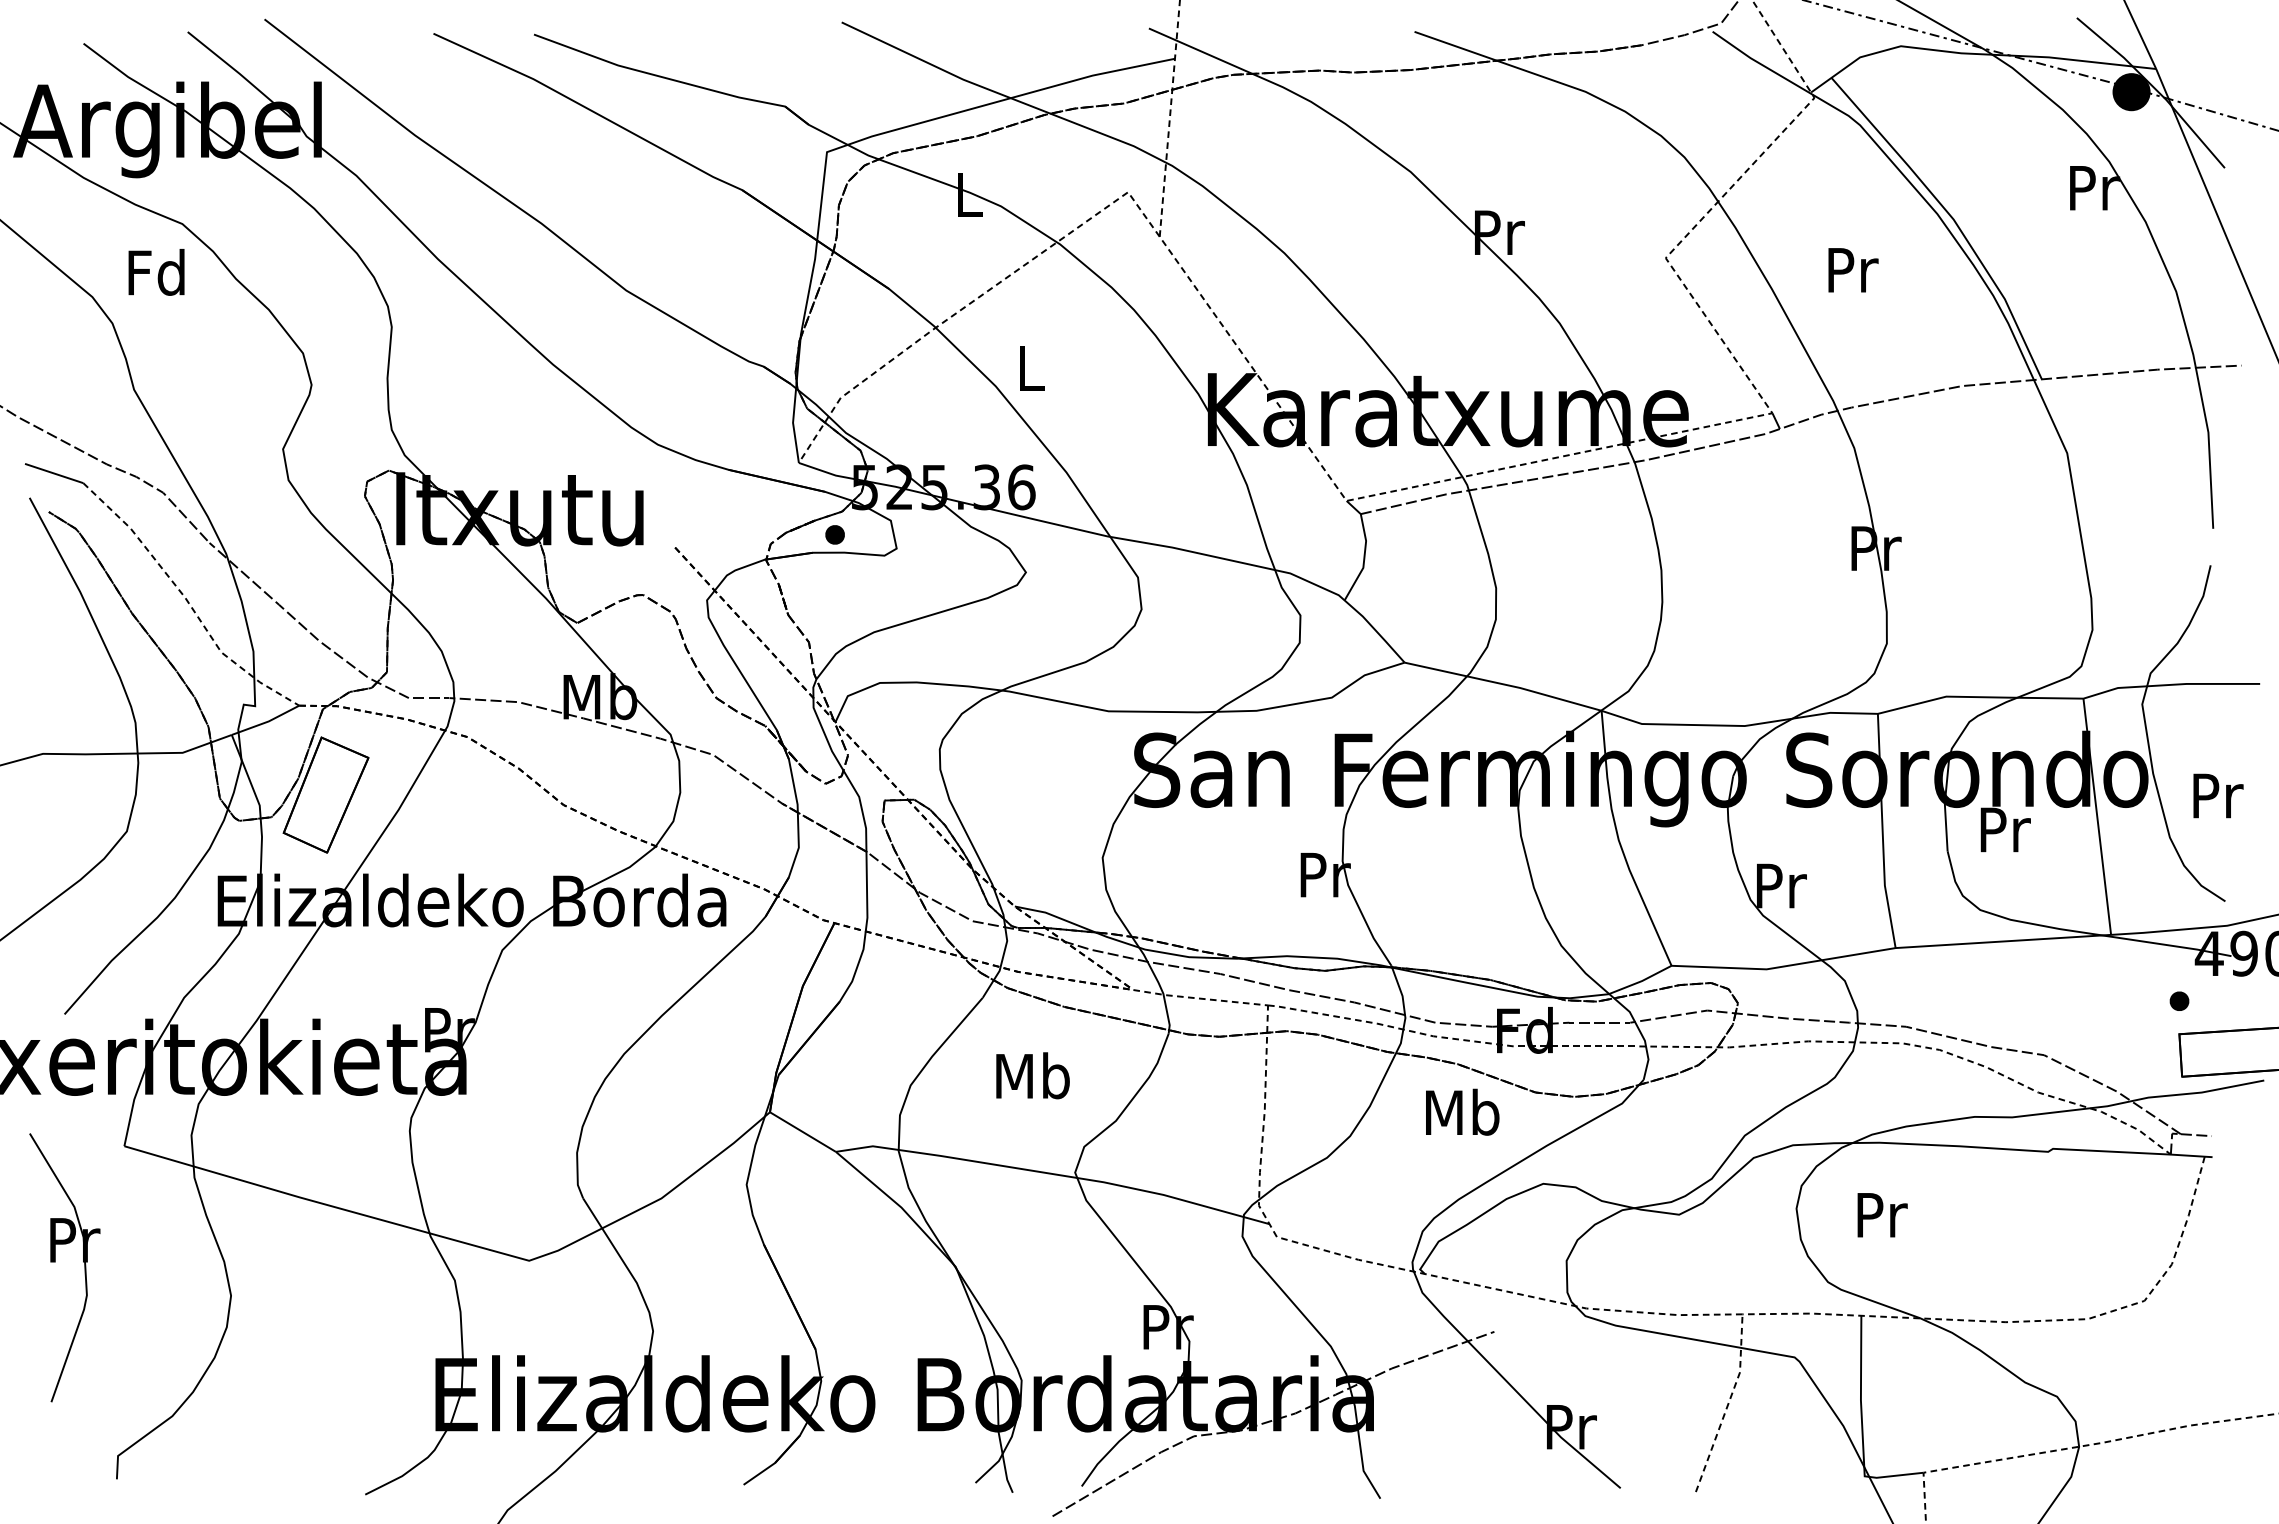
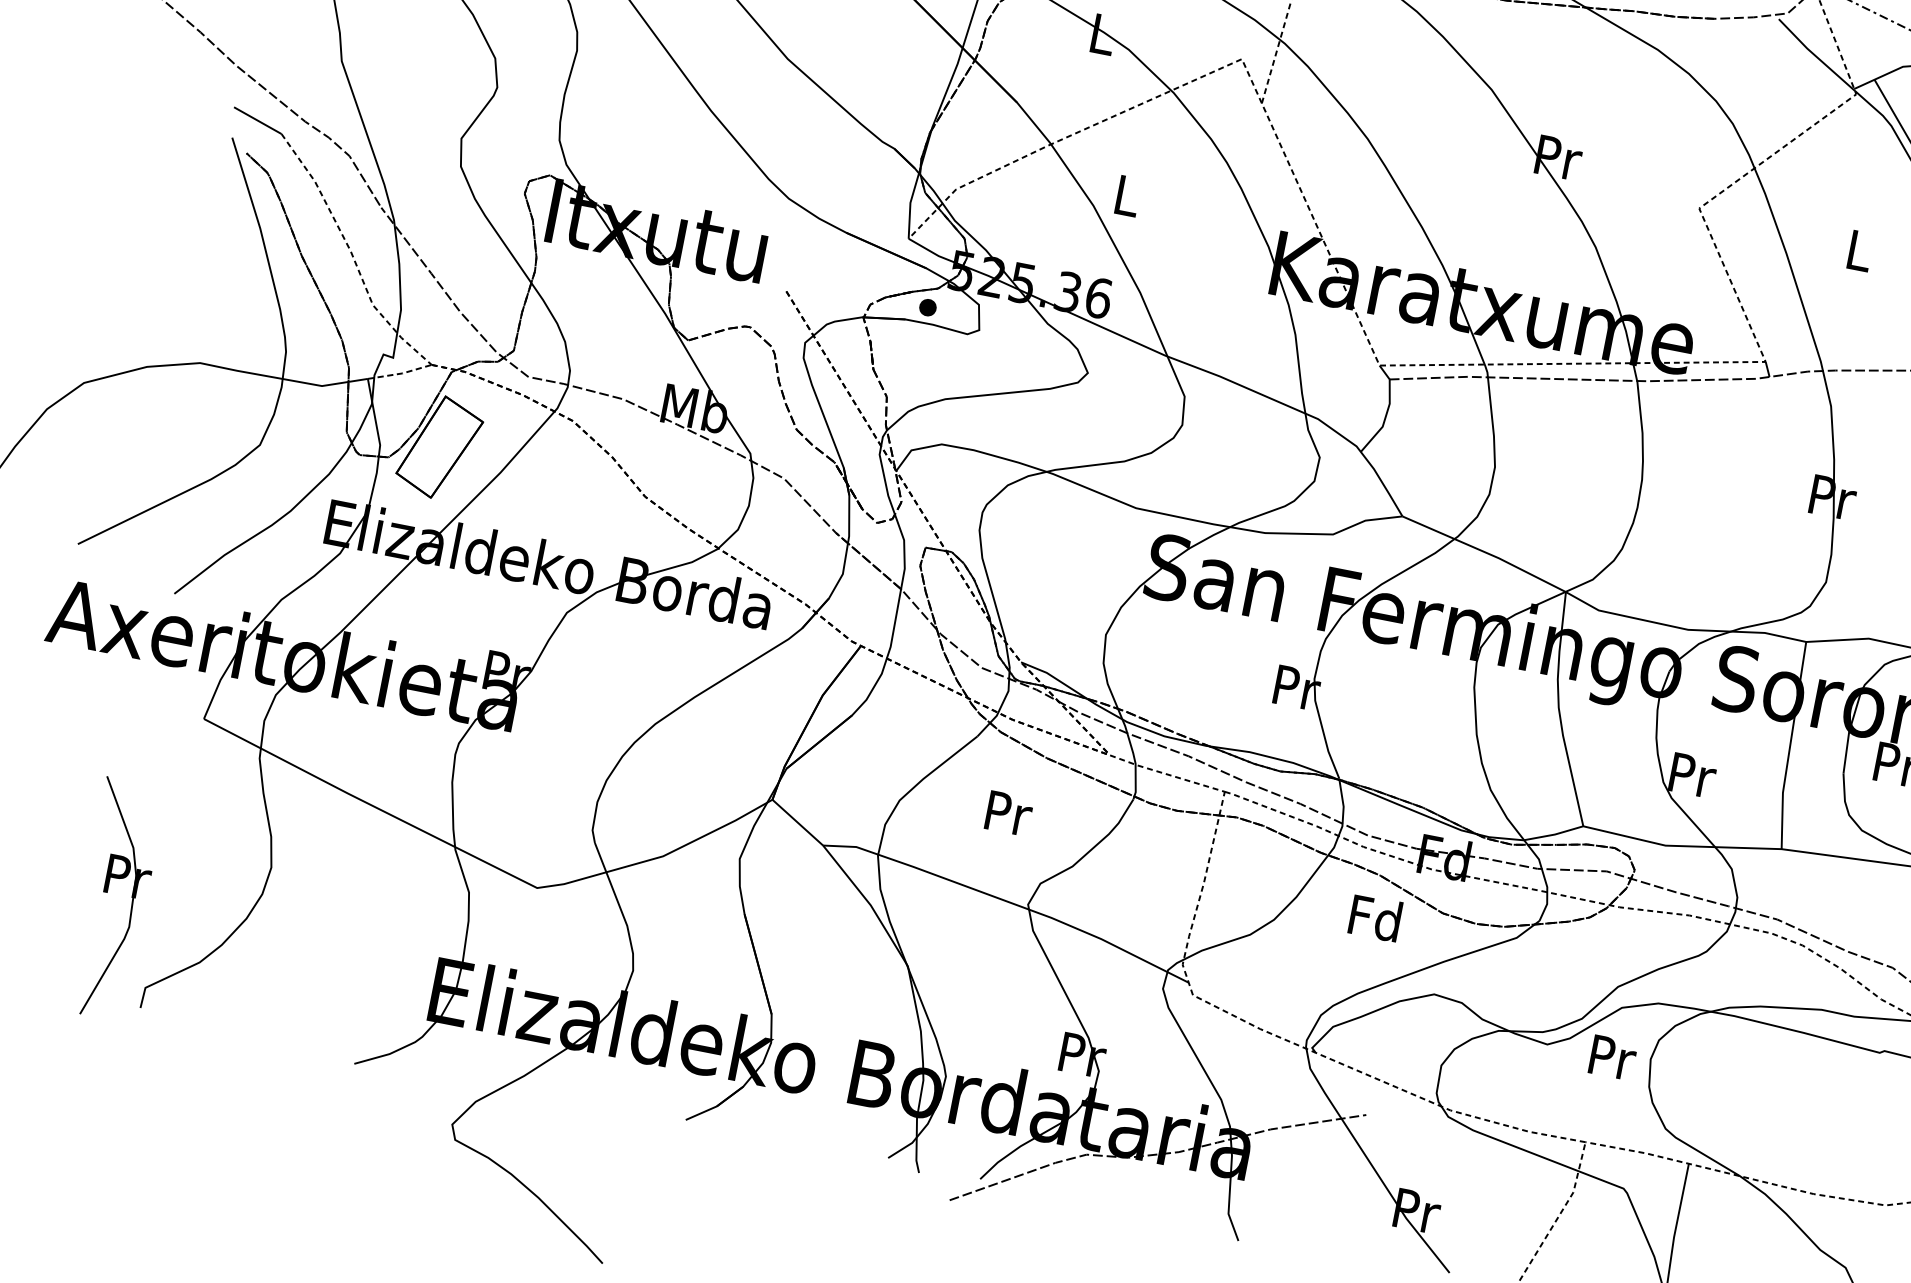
text: (1853, 270) -> (1860, 251), Pr -> L
line: (267, 722) -> (401, 374), solid -> dashed
text: (1032, 1075) -> (1007, 812), Mb -> Pr
text: (1462, 1111) -> (1376, 917), Mb -> Fd
text: (1882, 1215) -> (1612, 1058), moved
part: (55, 1262) -> (107, 893), moved

